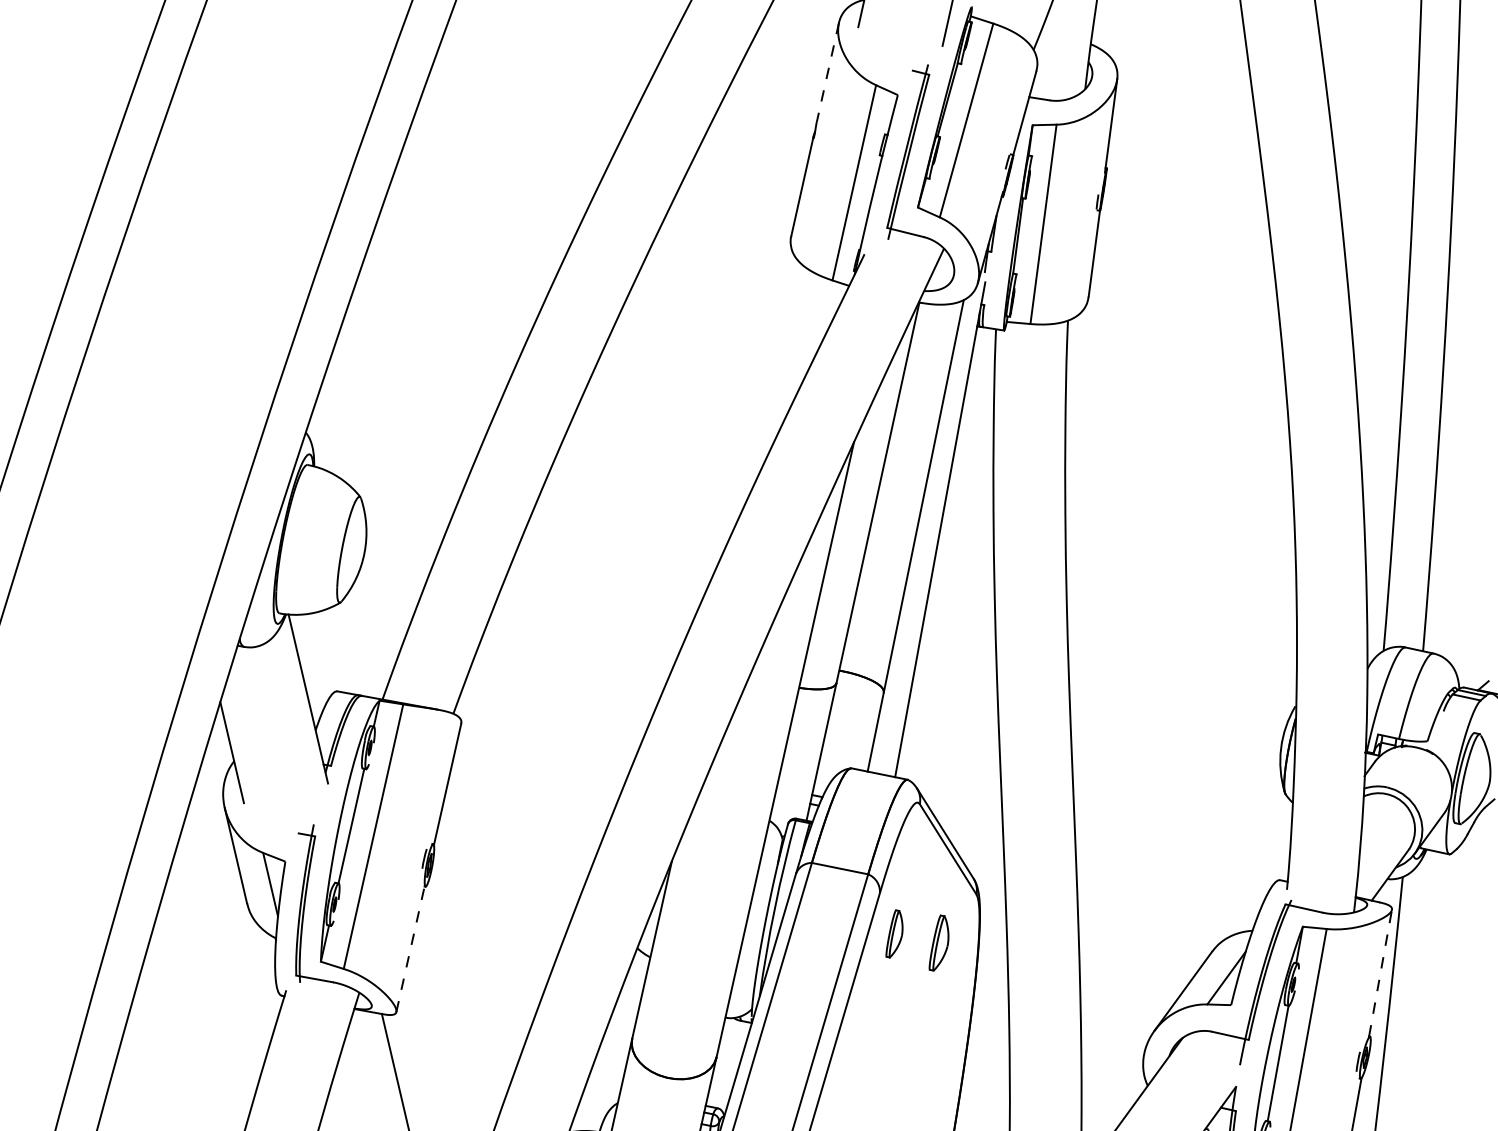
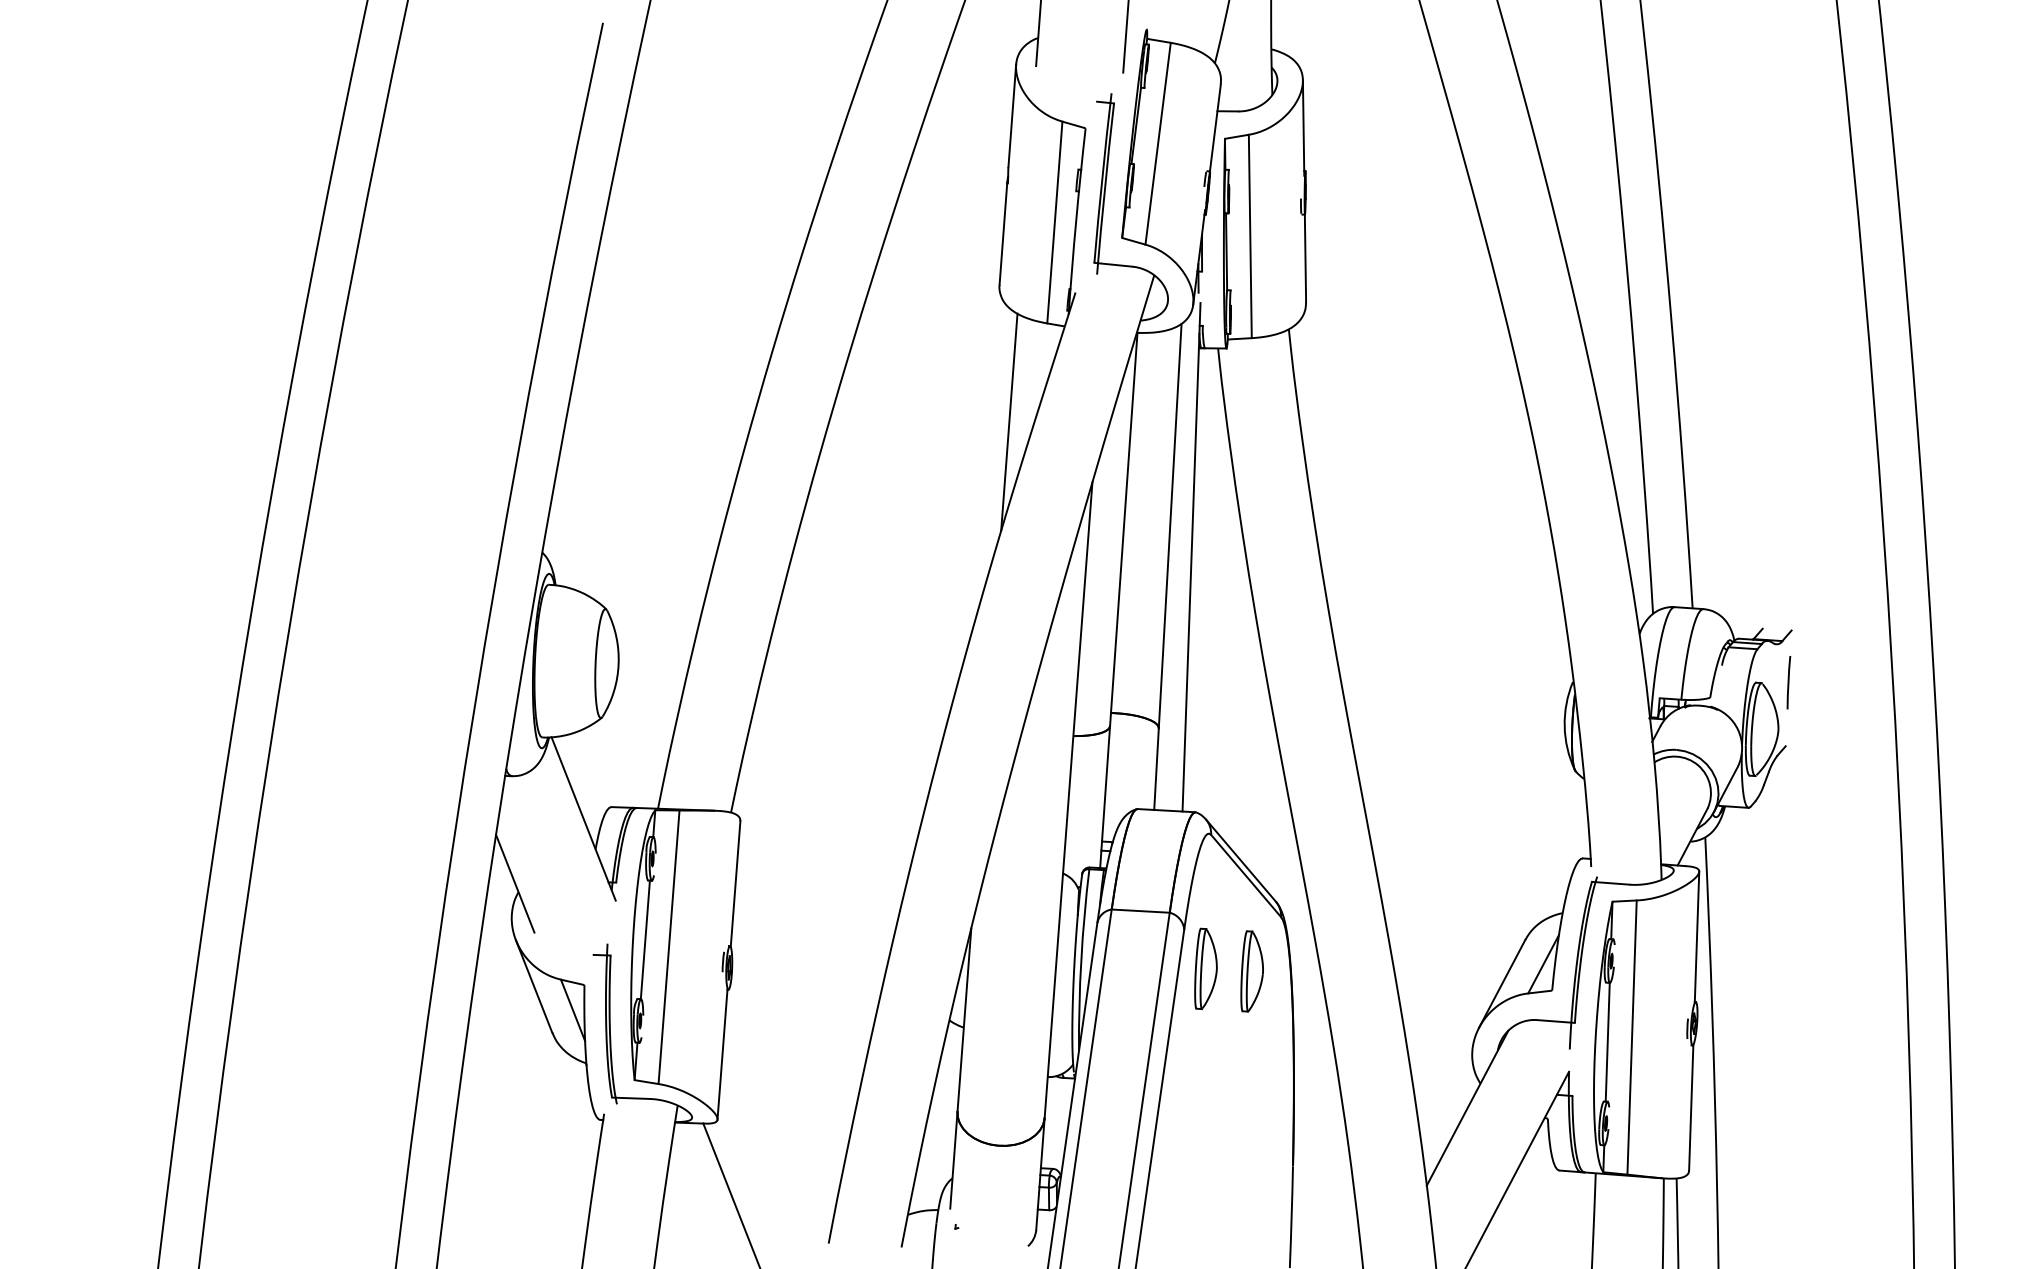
line: (828, 73) -> (1012, 116), dashed -> solid
line: (781, 370) -> (1009, 421), added
part: (895, 934) -> (1205, 968), size x1.67
part: (939, 943) -> (1251, 971), size x1.43
line: (410, 949) -> (722, 1054), dashed -> solid
line: (1381, 972) -> (1697, 936), dashed -> solid

